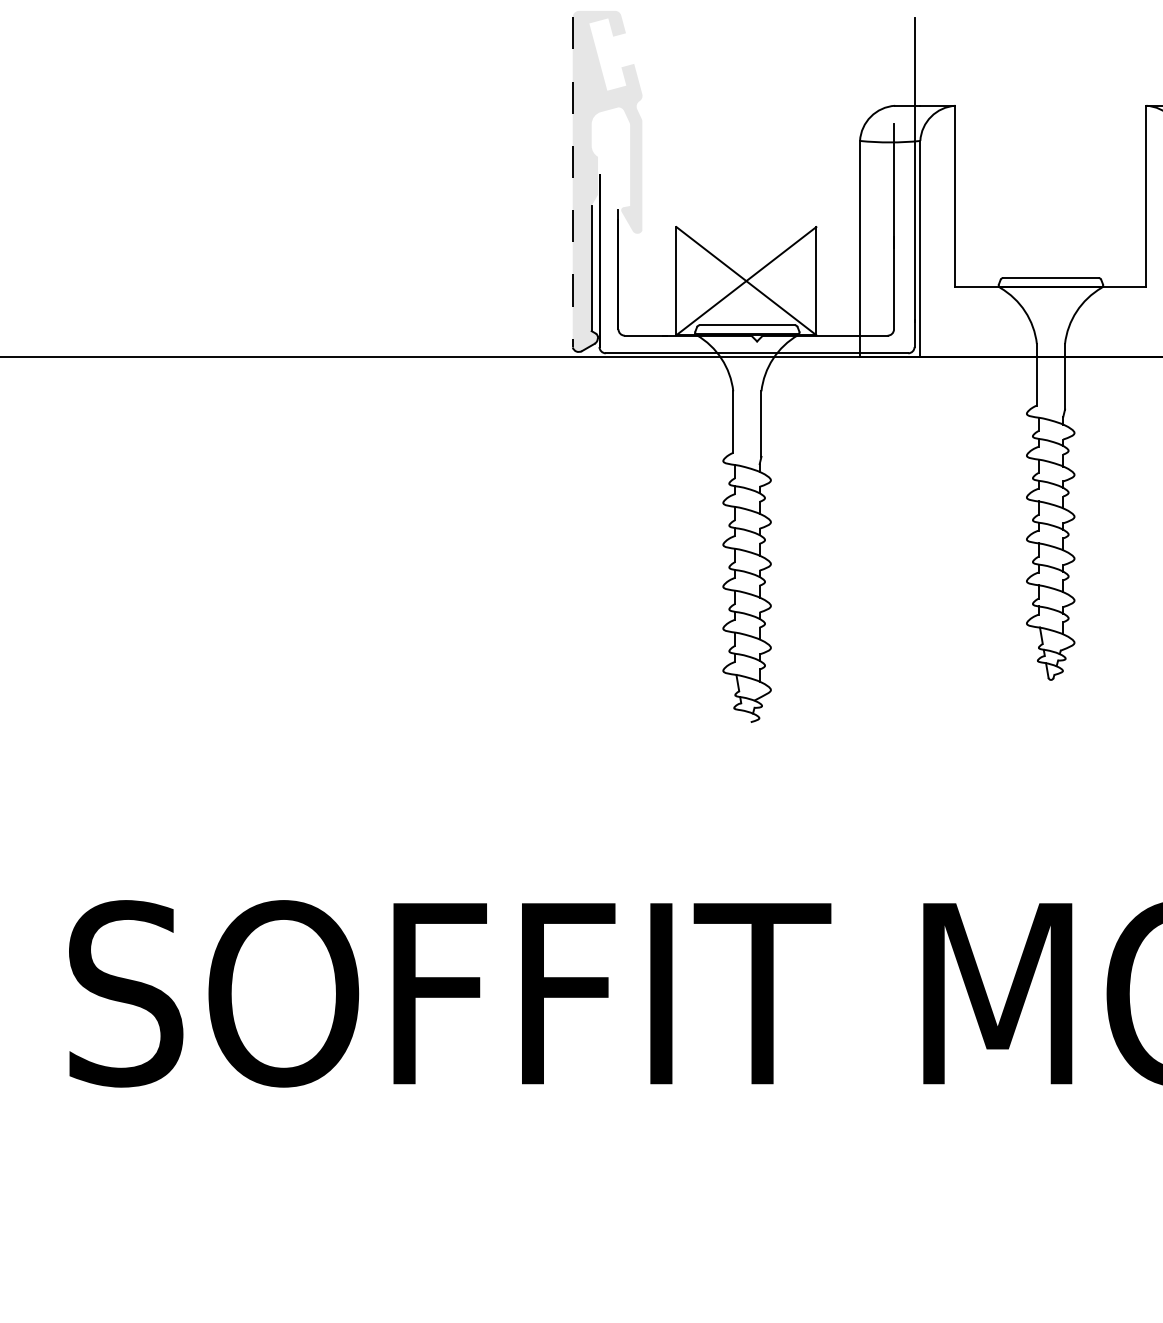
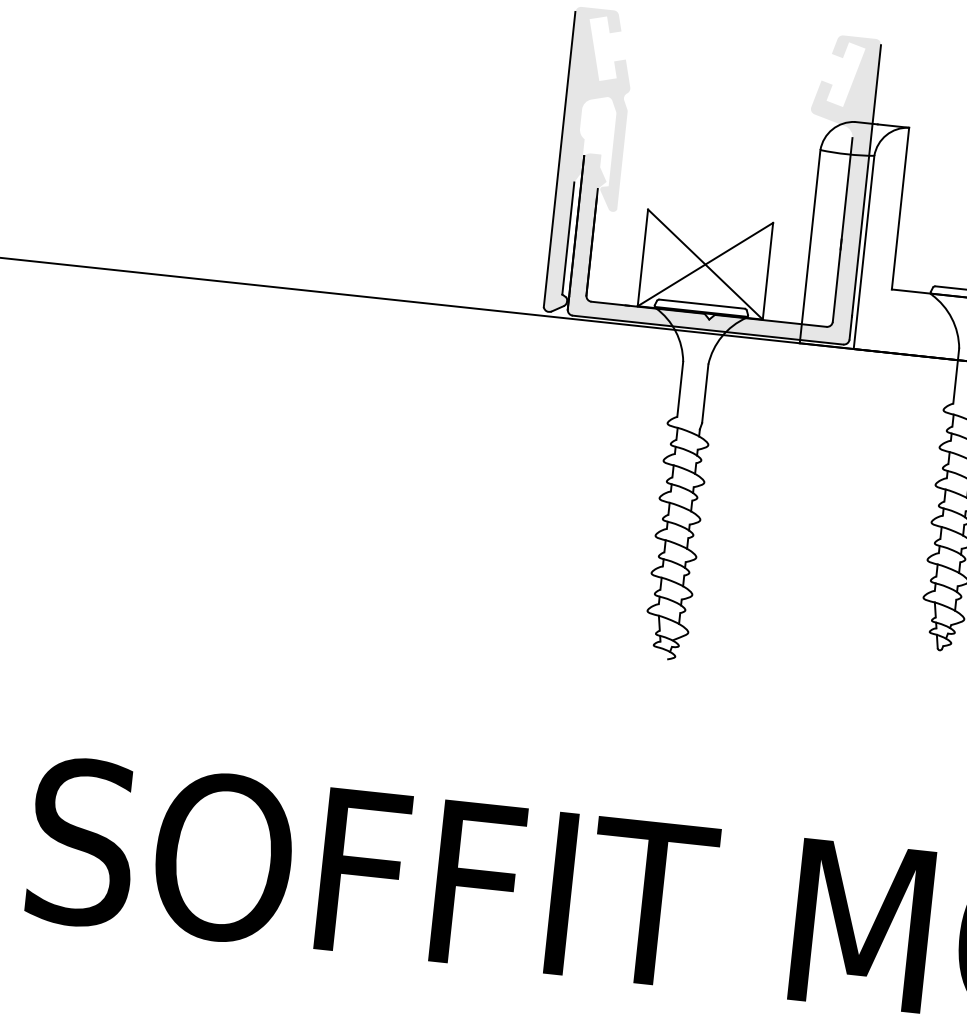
line: (572, 182) -> (559, 159), dashed -> solid
fill: (756, 182) -> (723, 177), added

